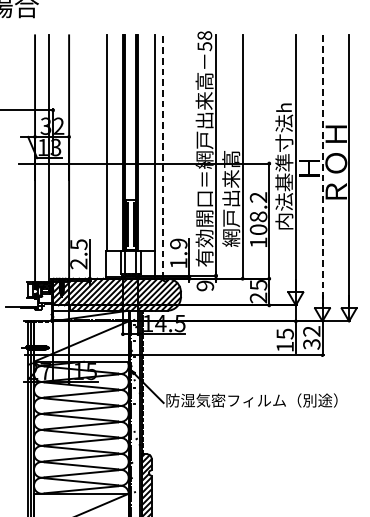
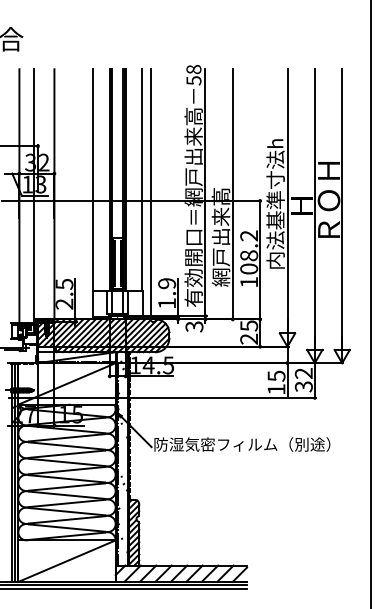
line: (162, 156) -> (150, 193), dashed -> solid
line: (322, 171) -> (314, 209), dashed -> solid
text: (205, 285) -> (194, 326), 9 -> 3

